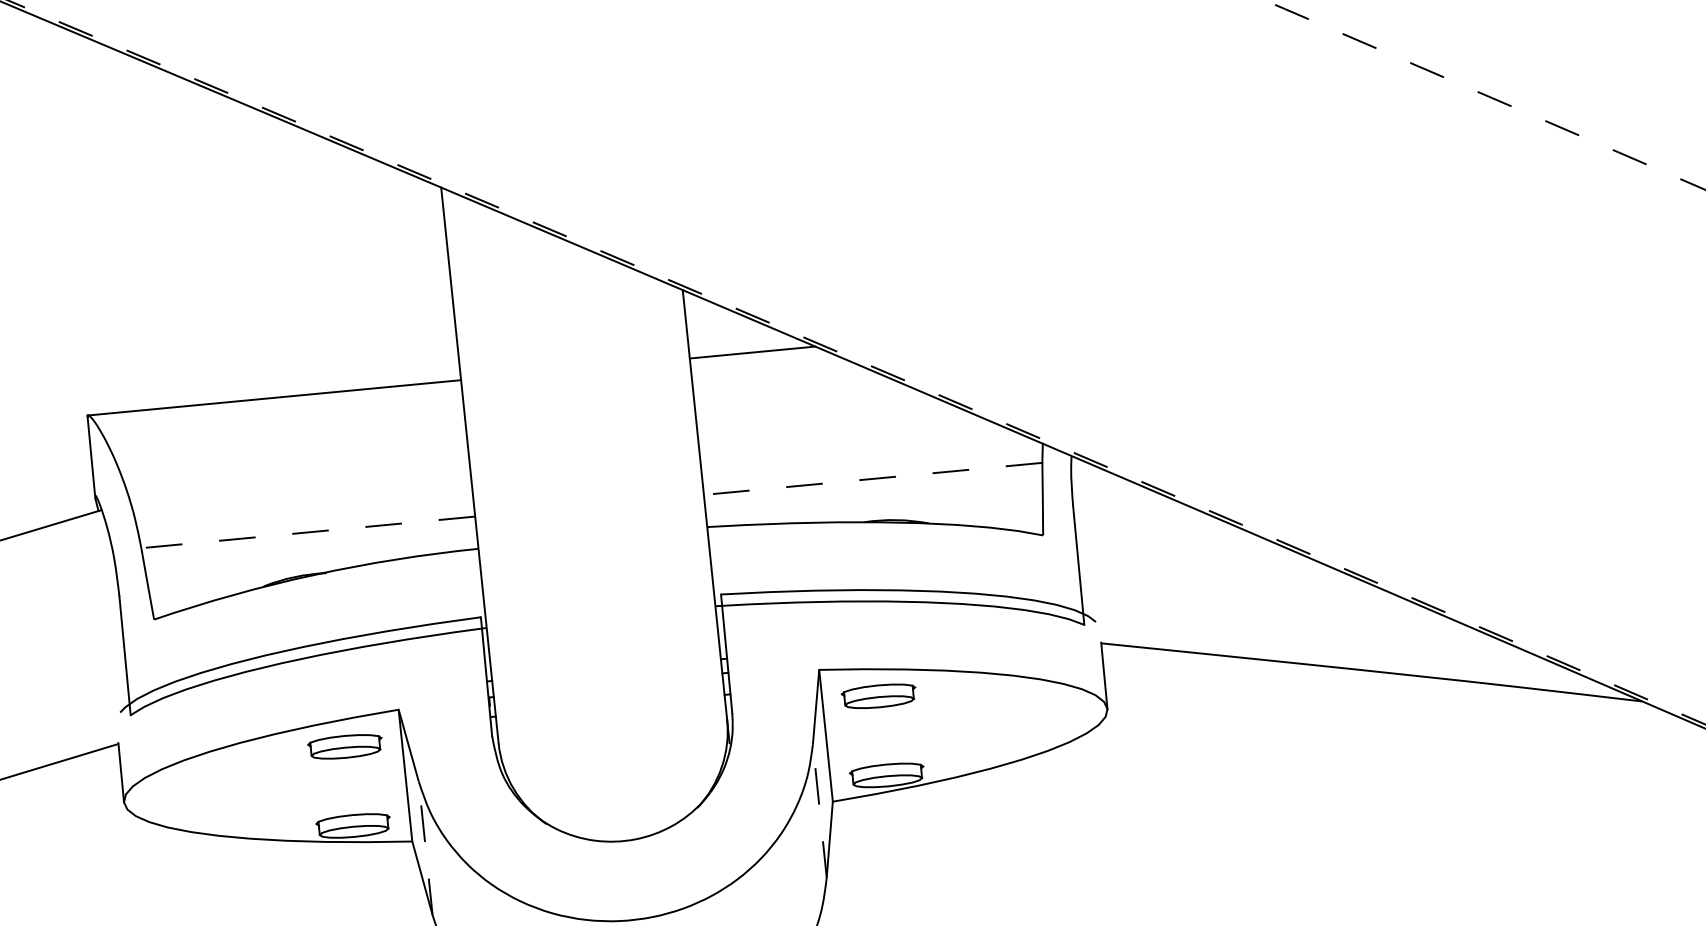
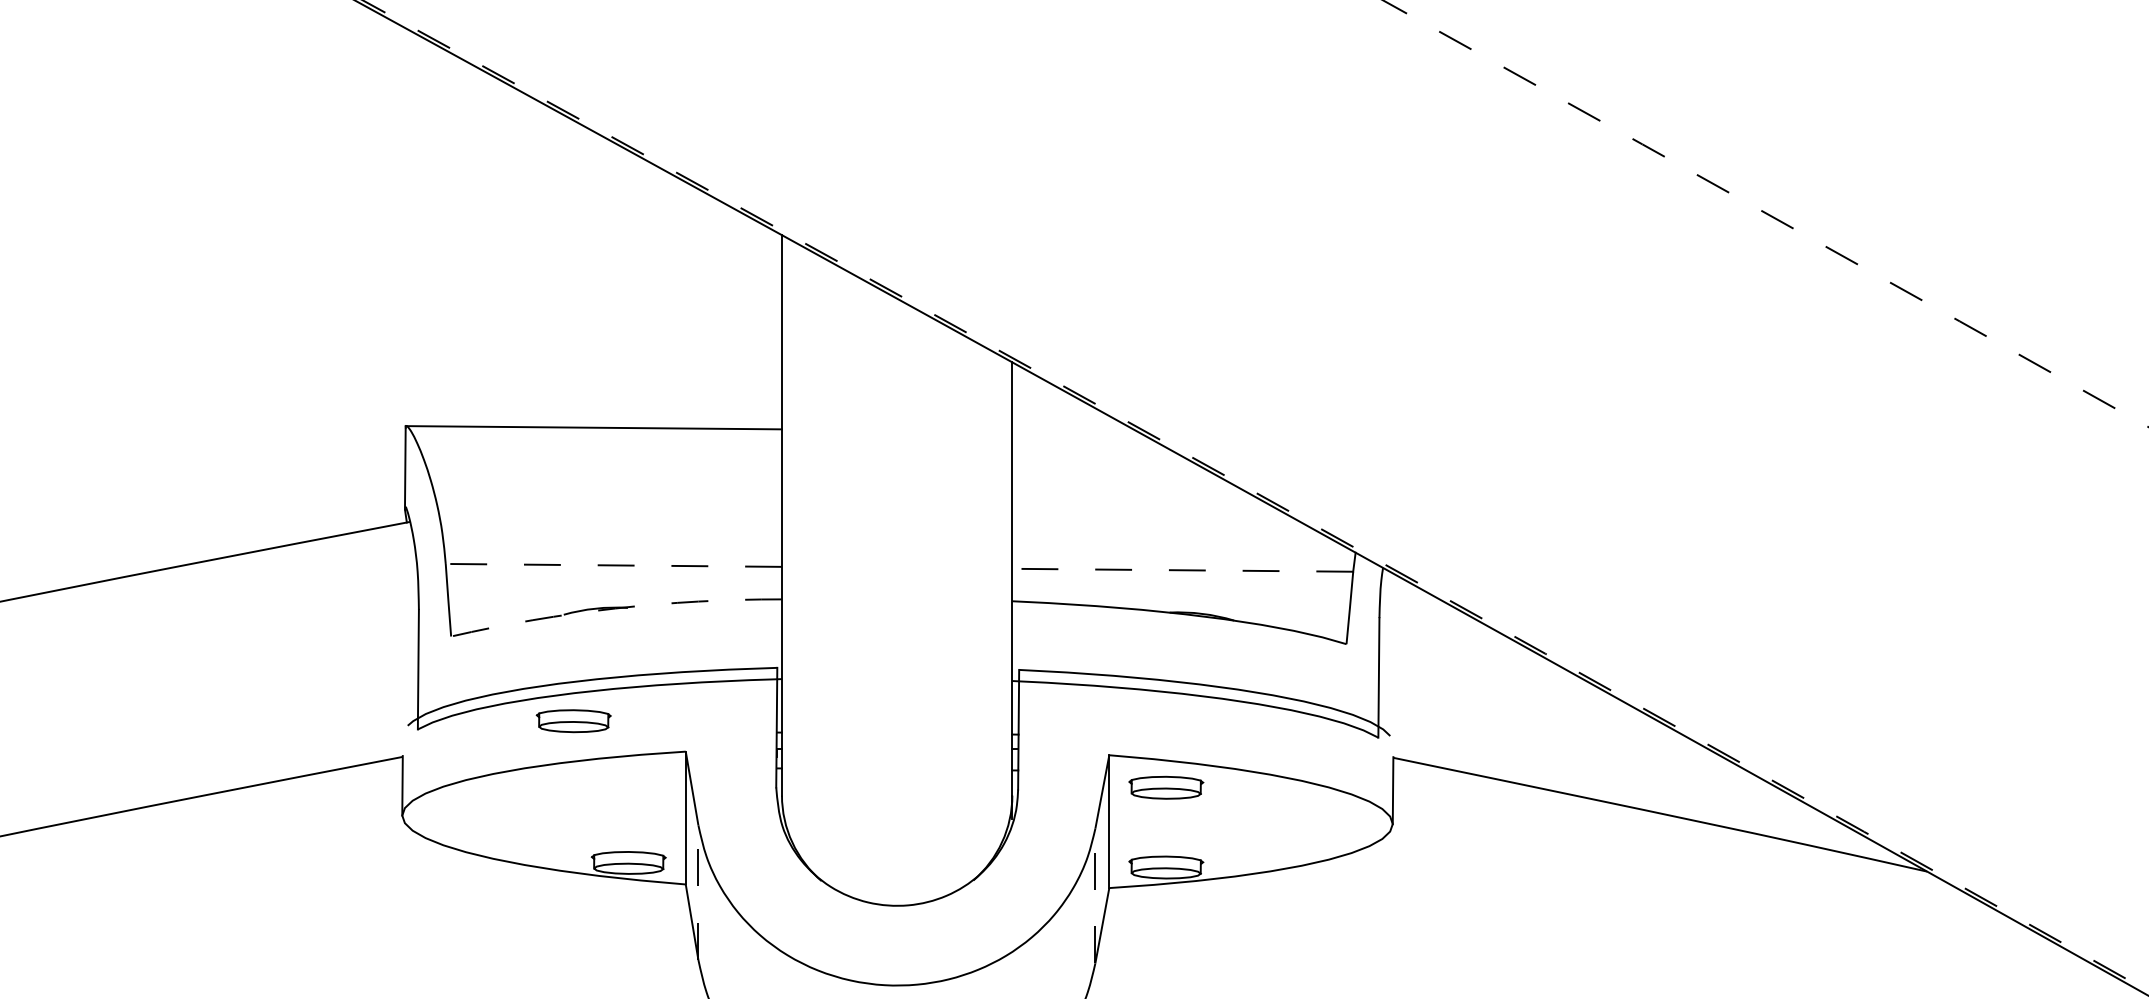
line: (752, 352) -> (1075, 431), removed
arc: (314, 574) -> (615, 608), solid -> dashed
part: (345, 747) -> (573, 721), moved

